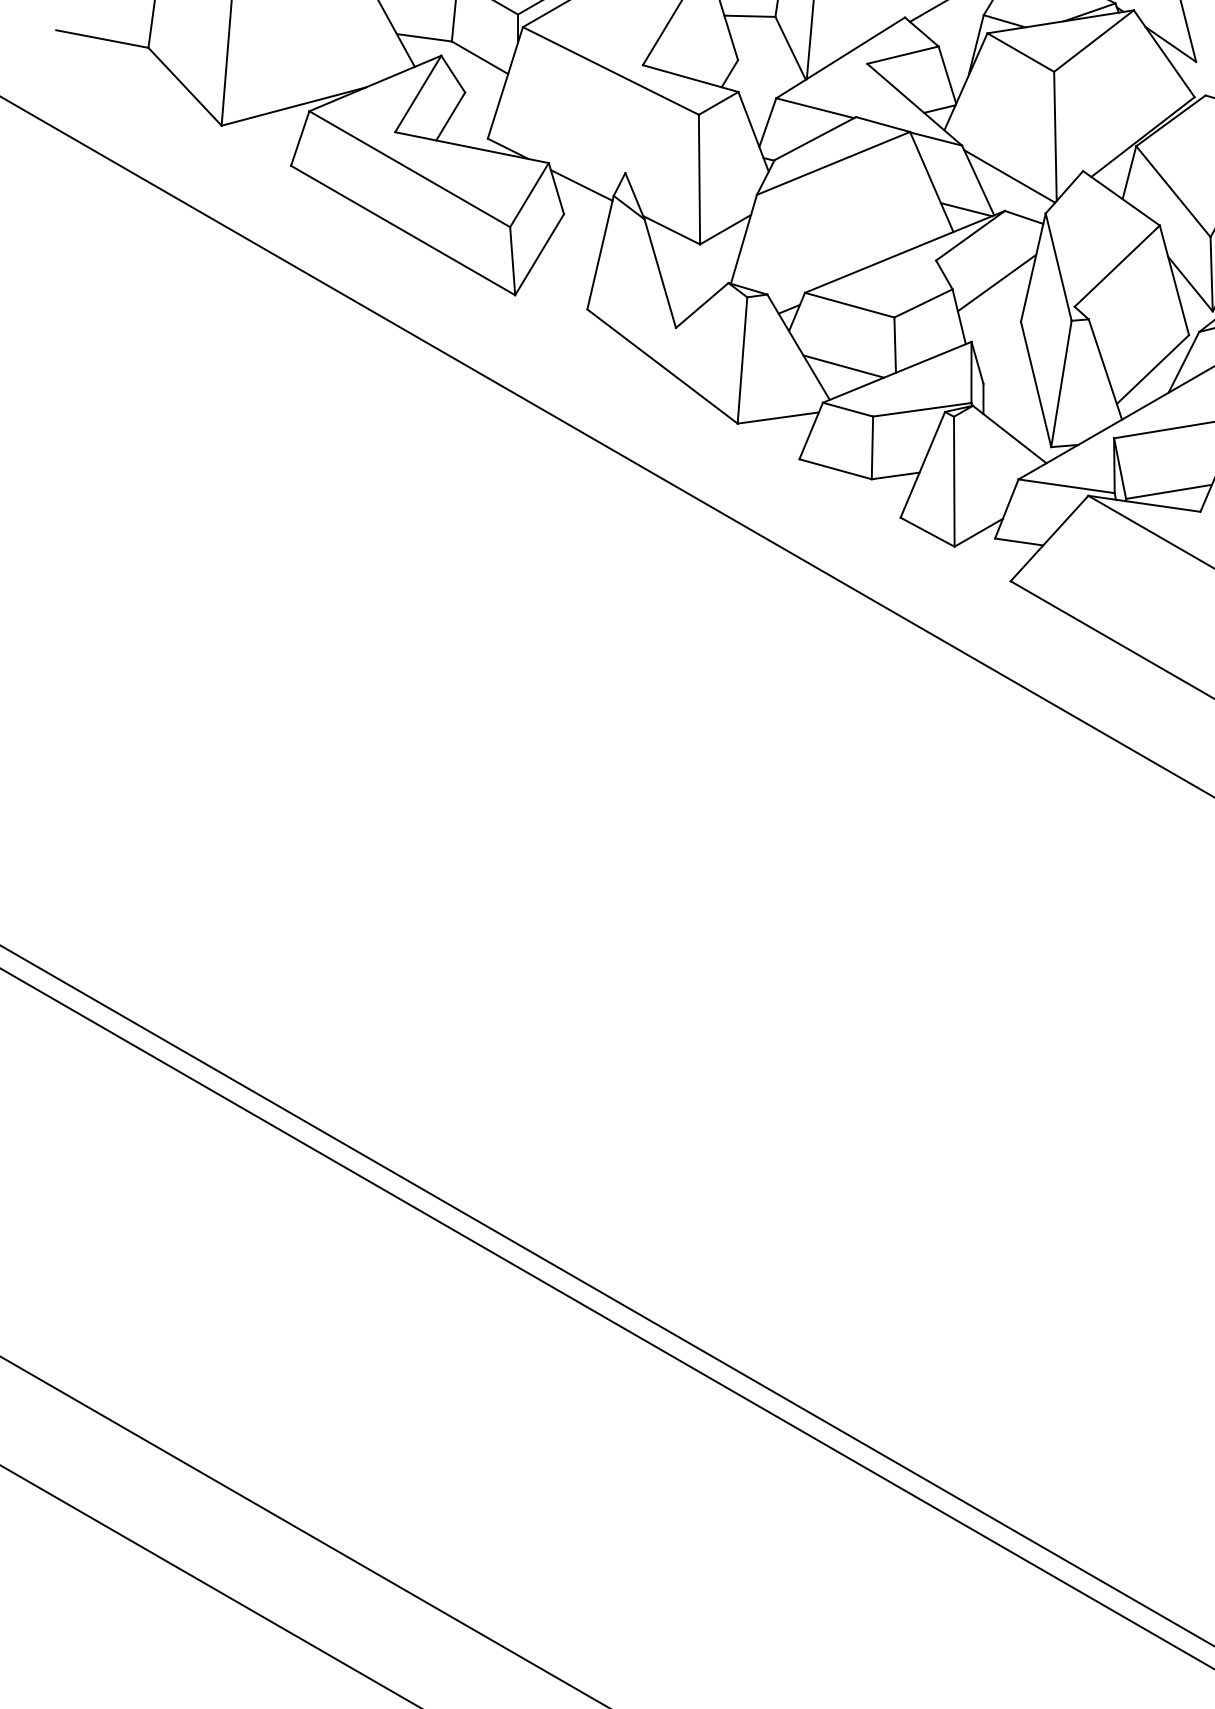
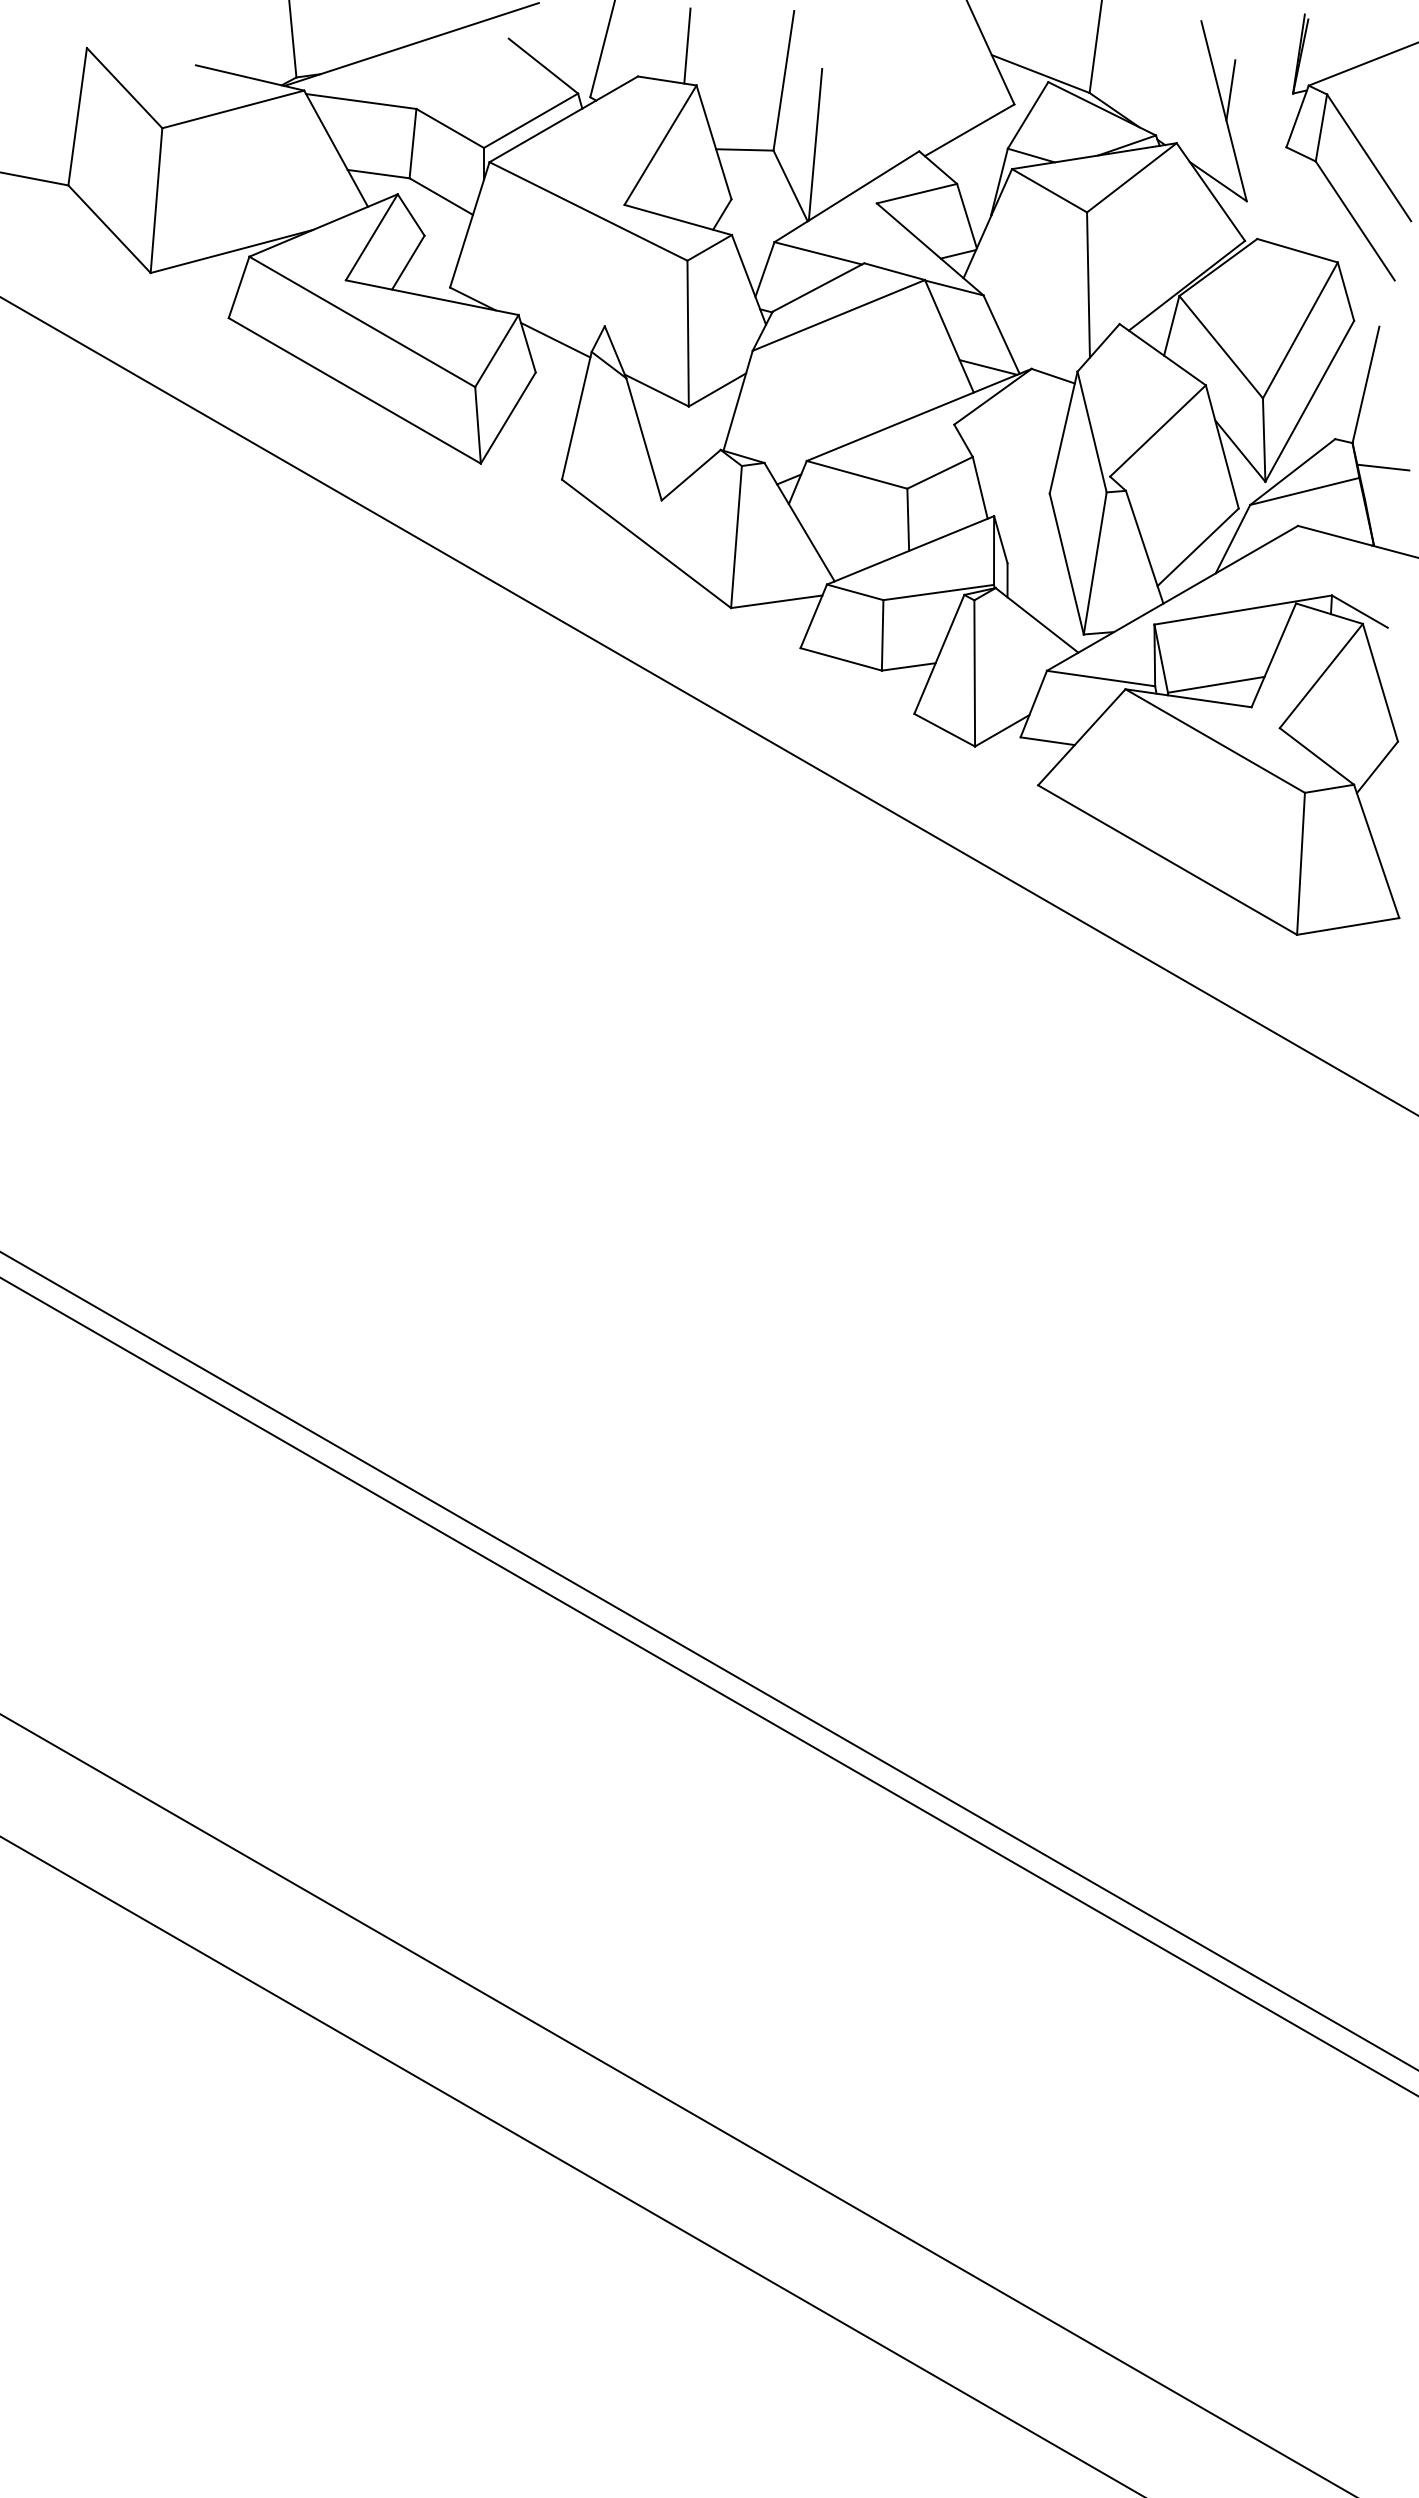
line: (1009, 175) -> (1036, 329), removed
line: (996, 282) -> (1022, 449), removed
line: (843, 366) -> (850, 543), removed

